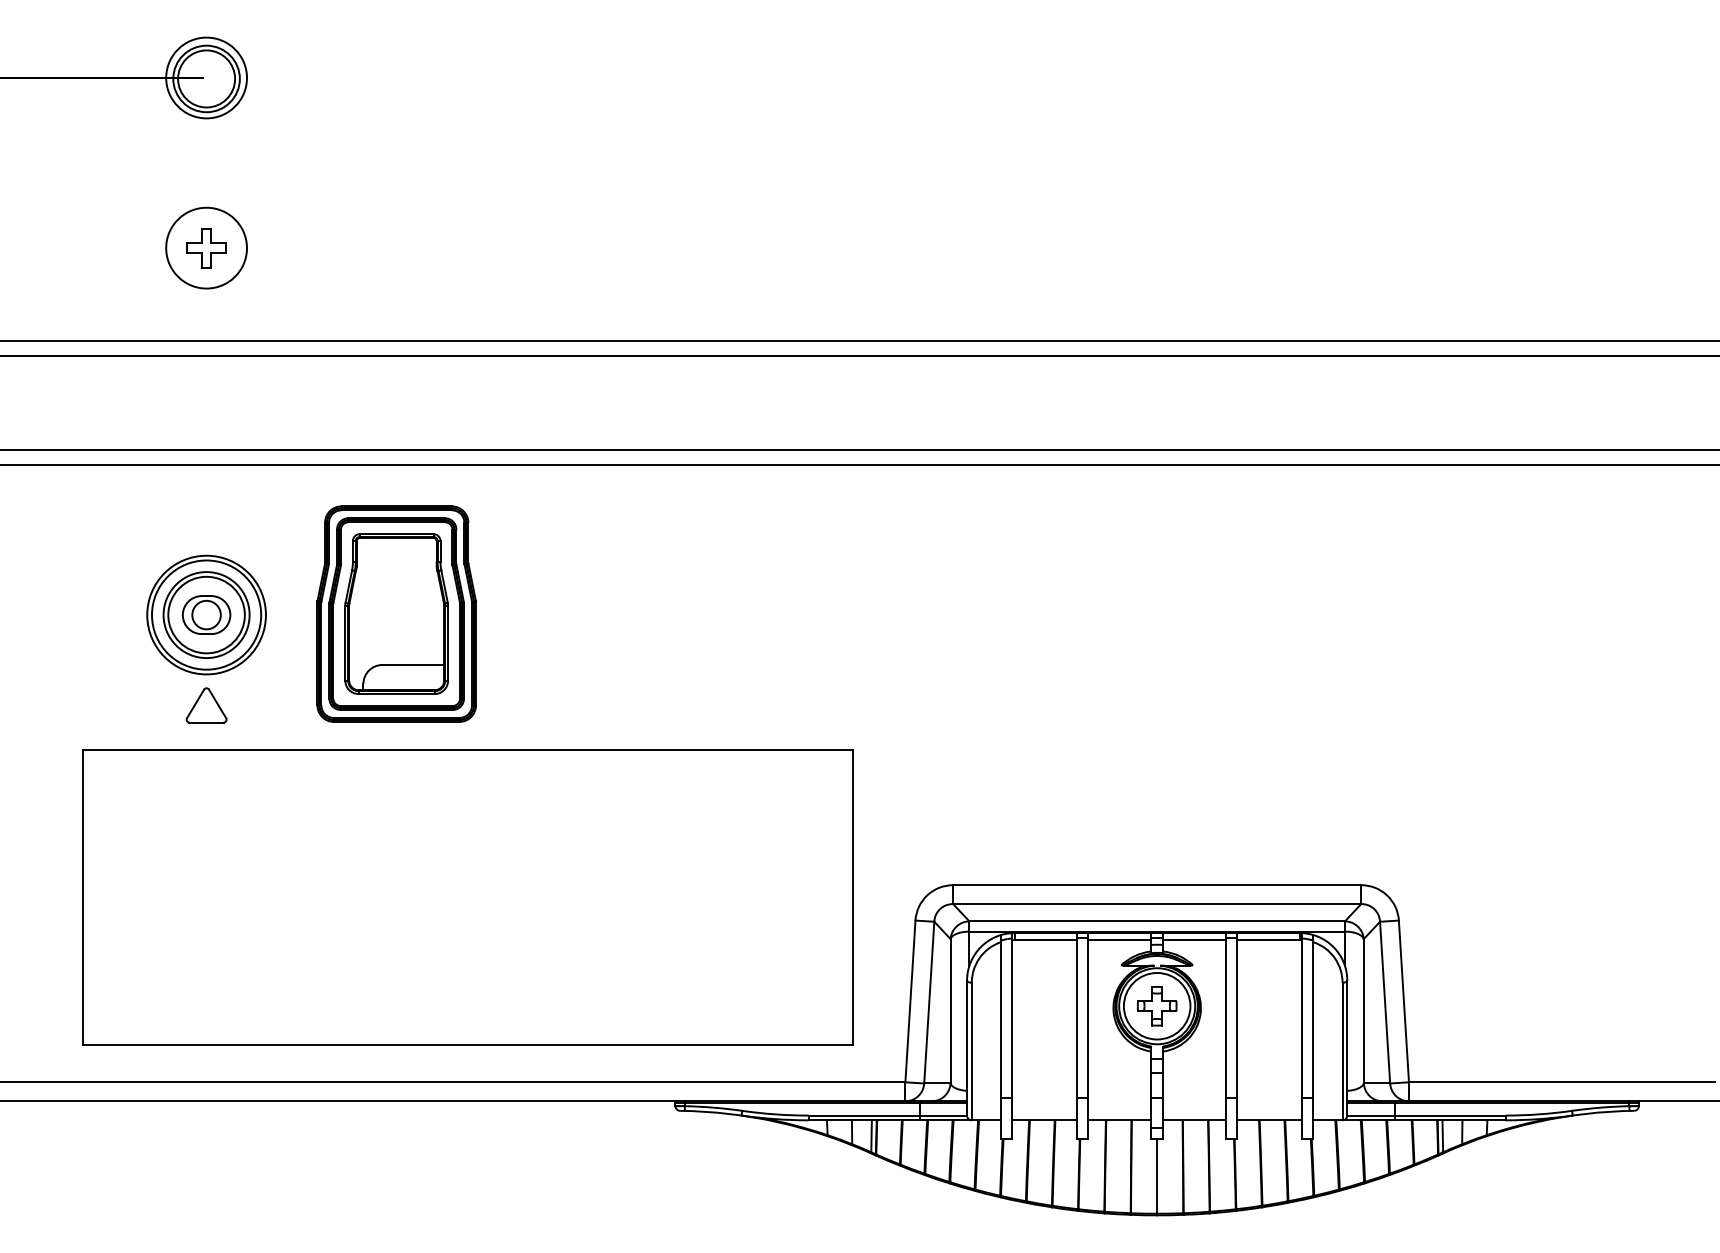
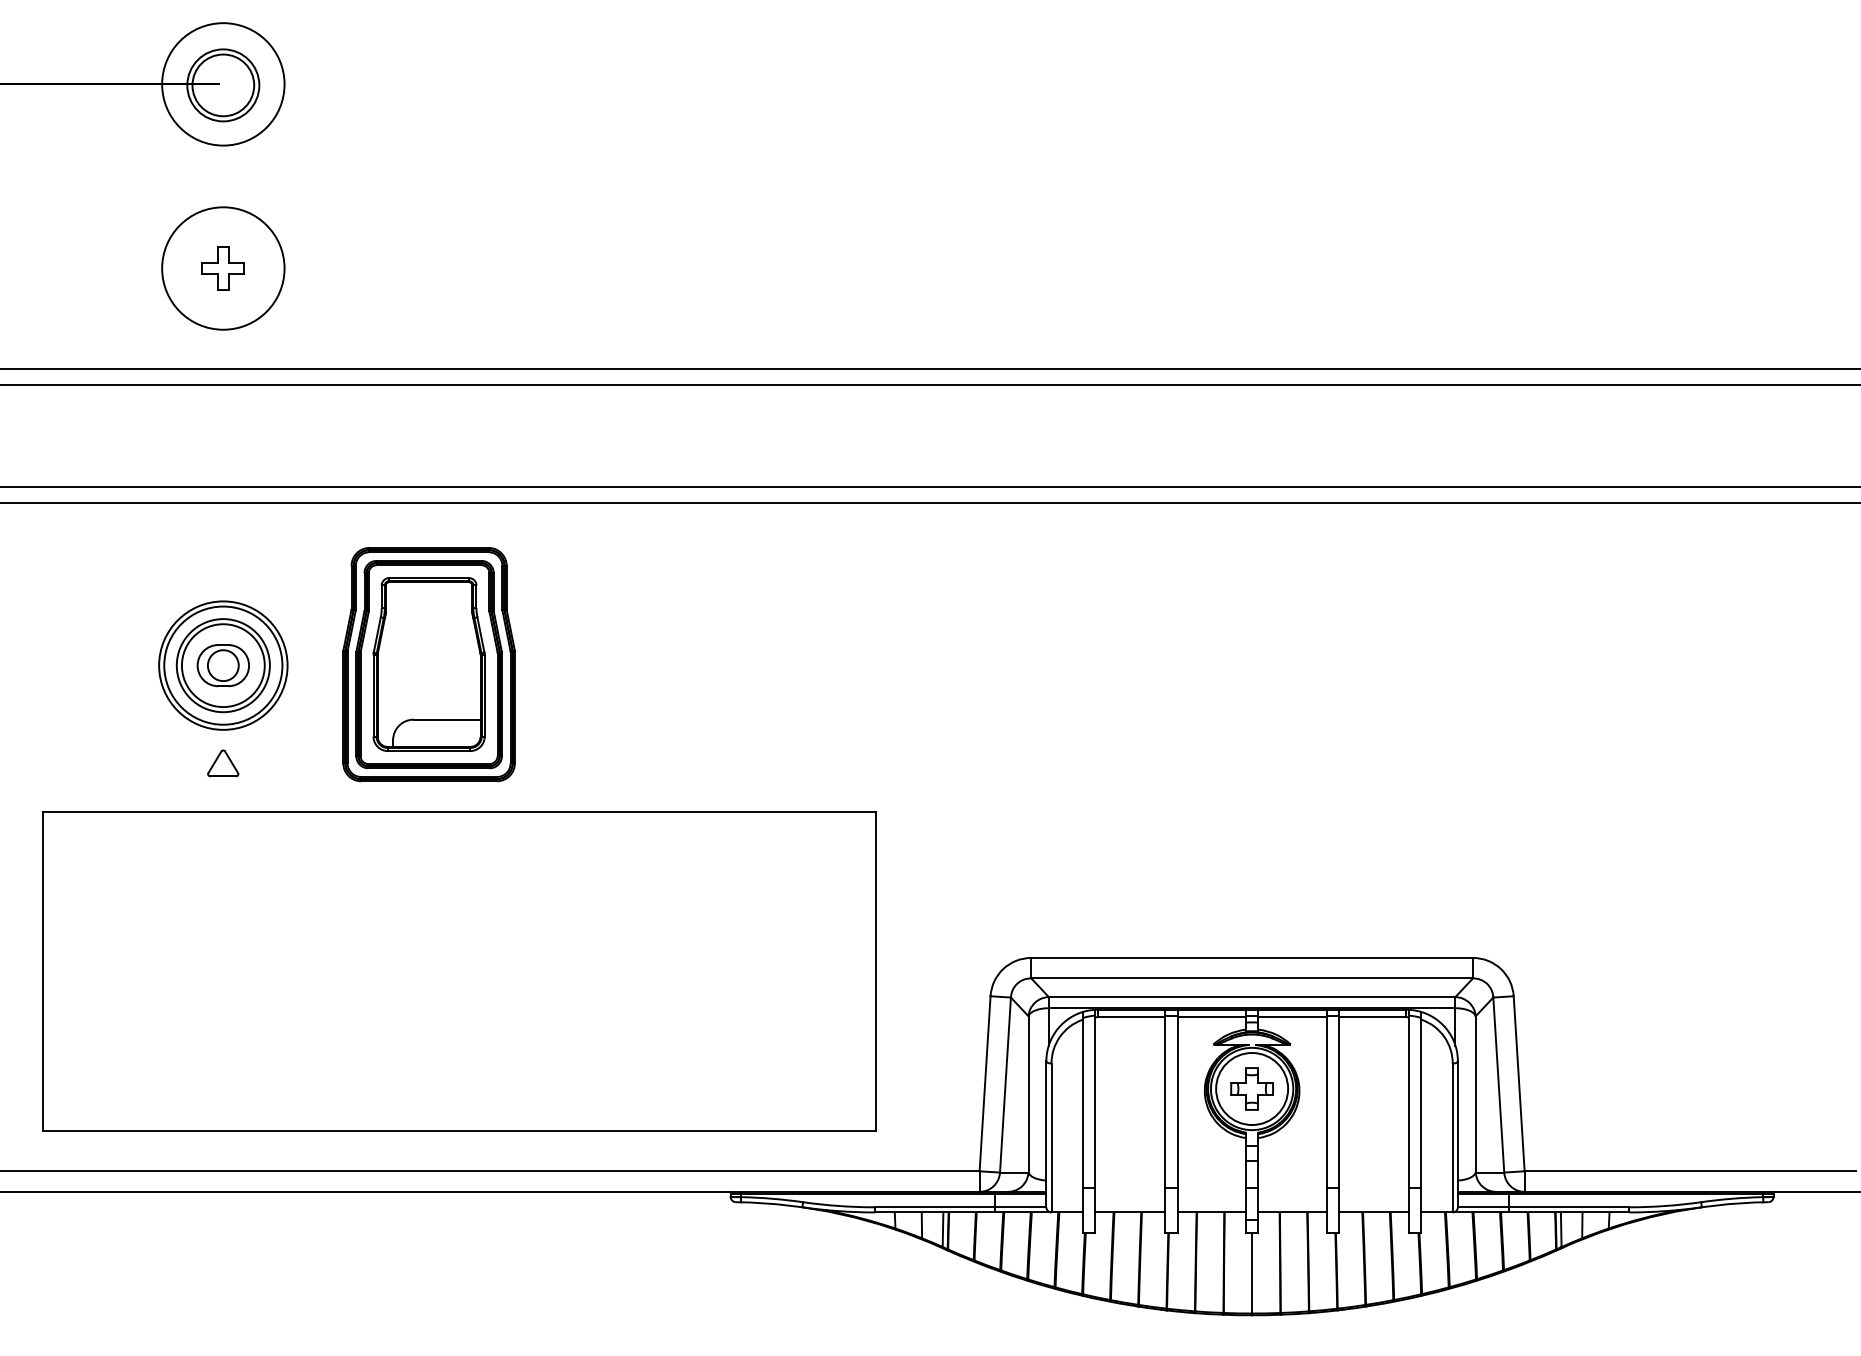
circle: (206, 78) -> (223, 84), size x1.4
circle: (206, 248) -> (223, 268), size x1.4
part: (205, 705) -> (222, 763), size x0.7
part: (468, 897) -> (459, 971), moved

